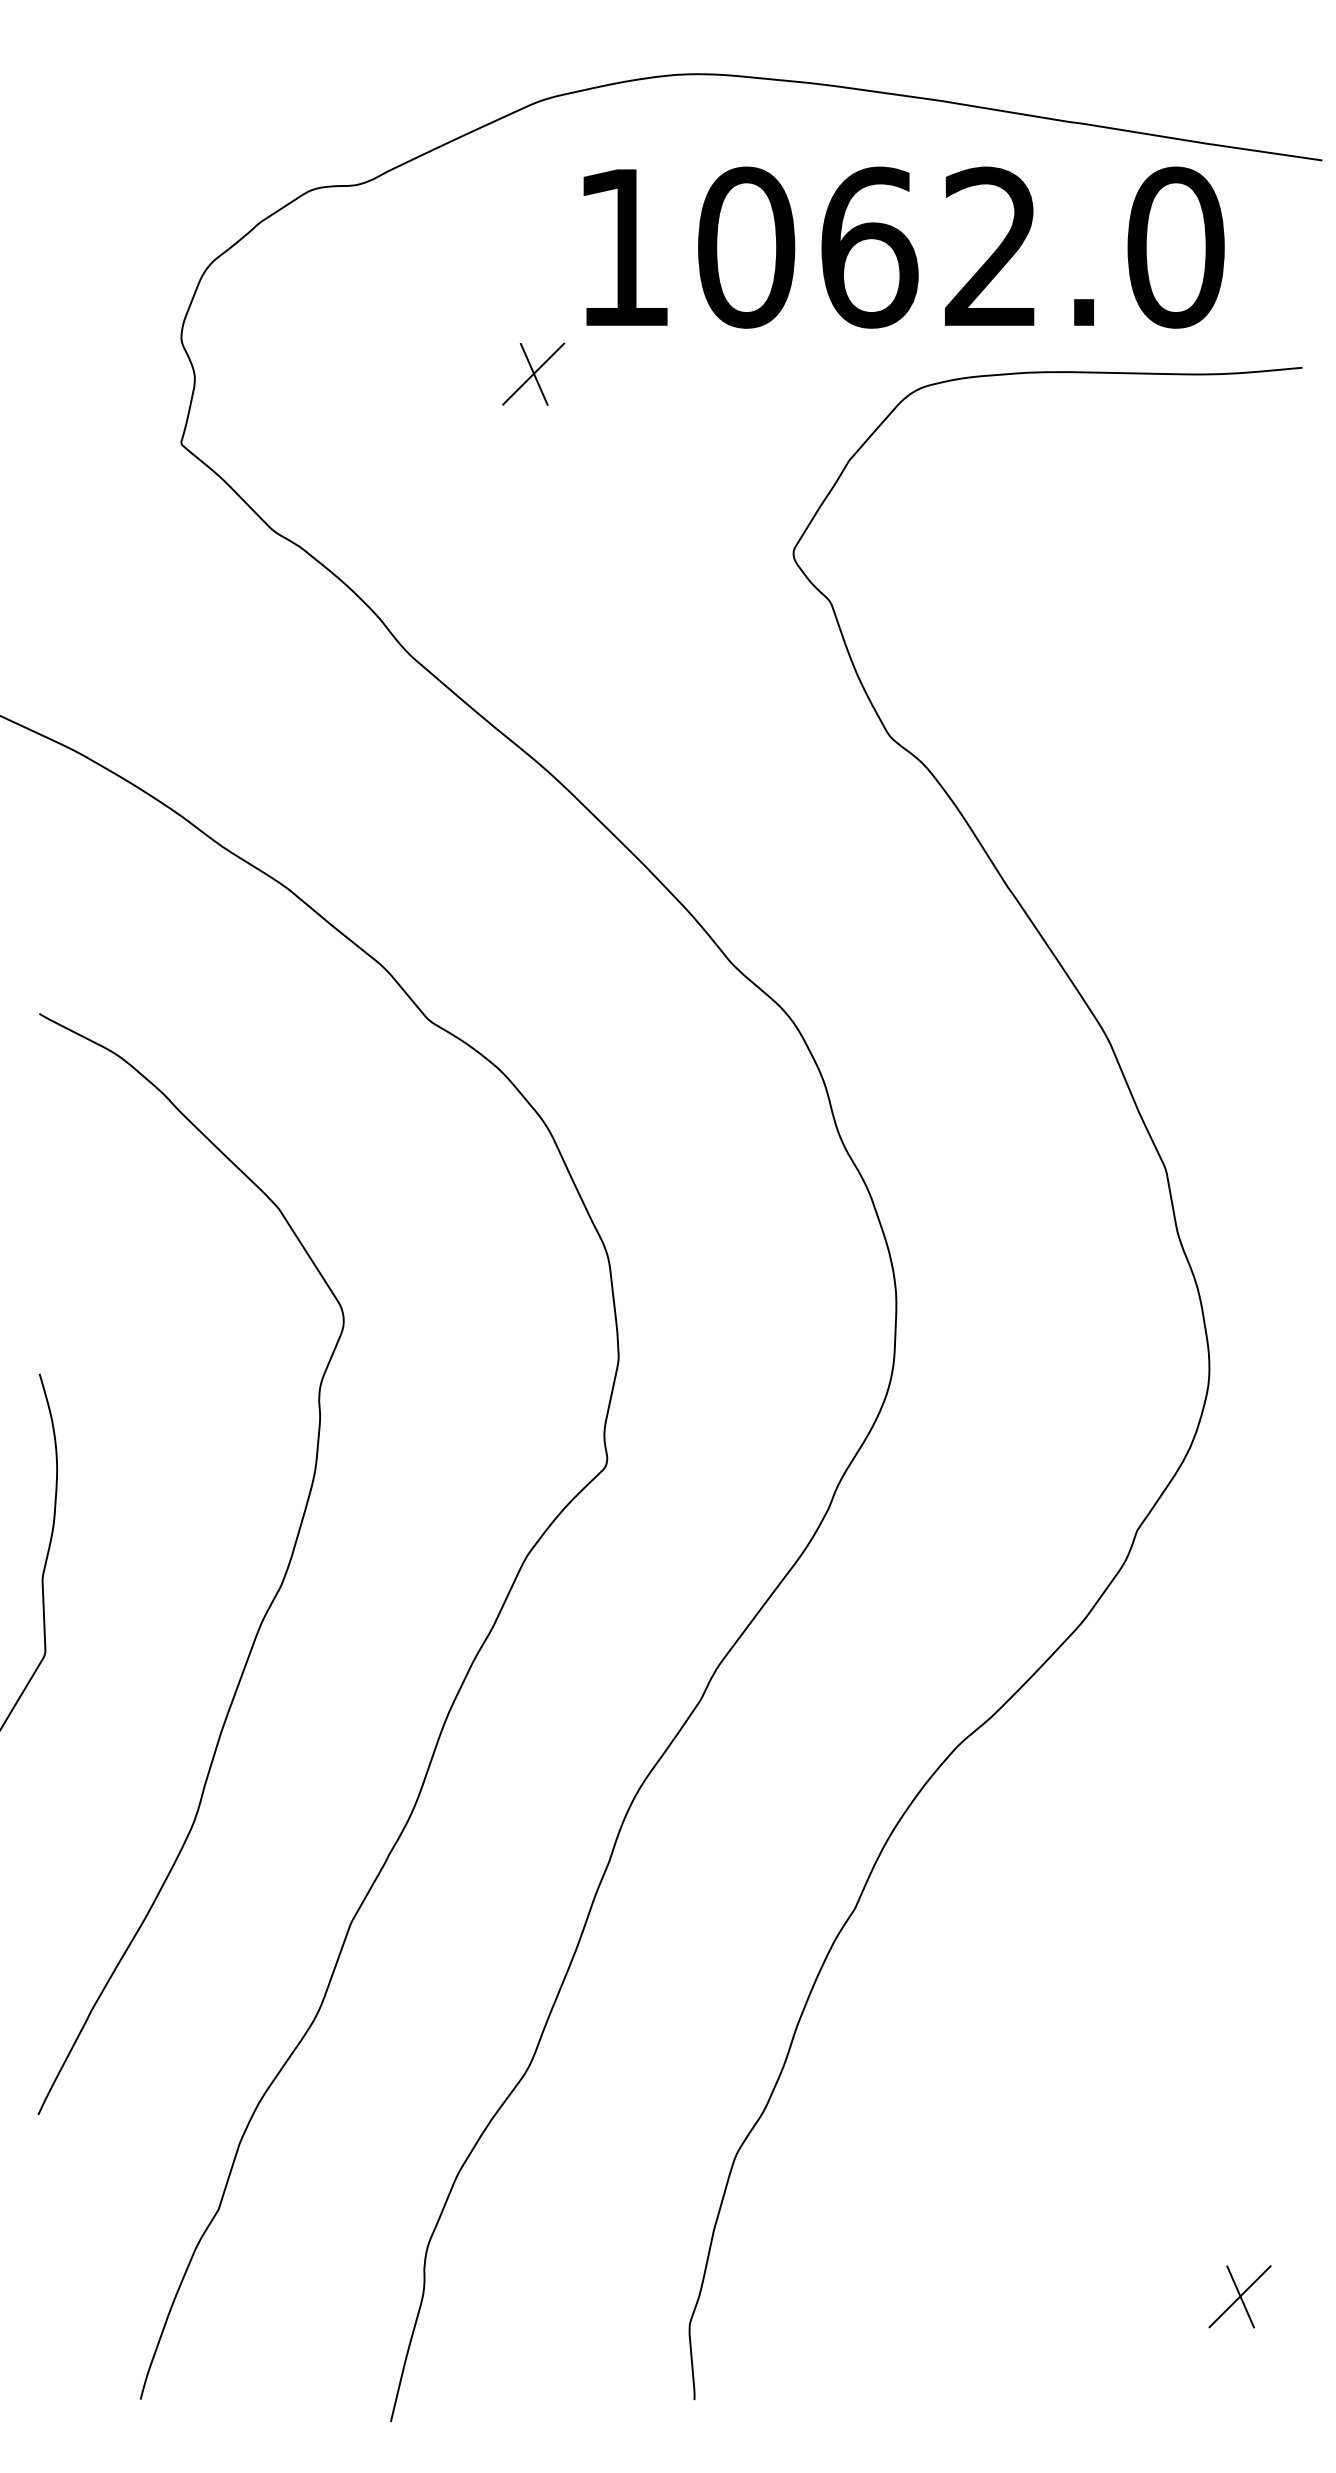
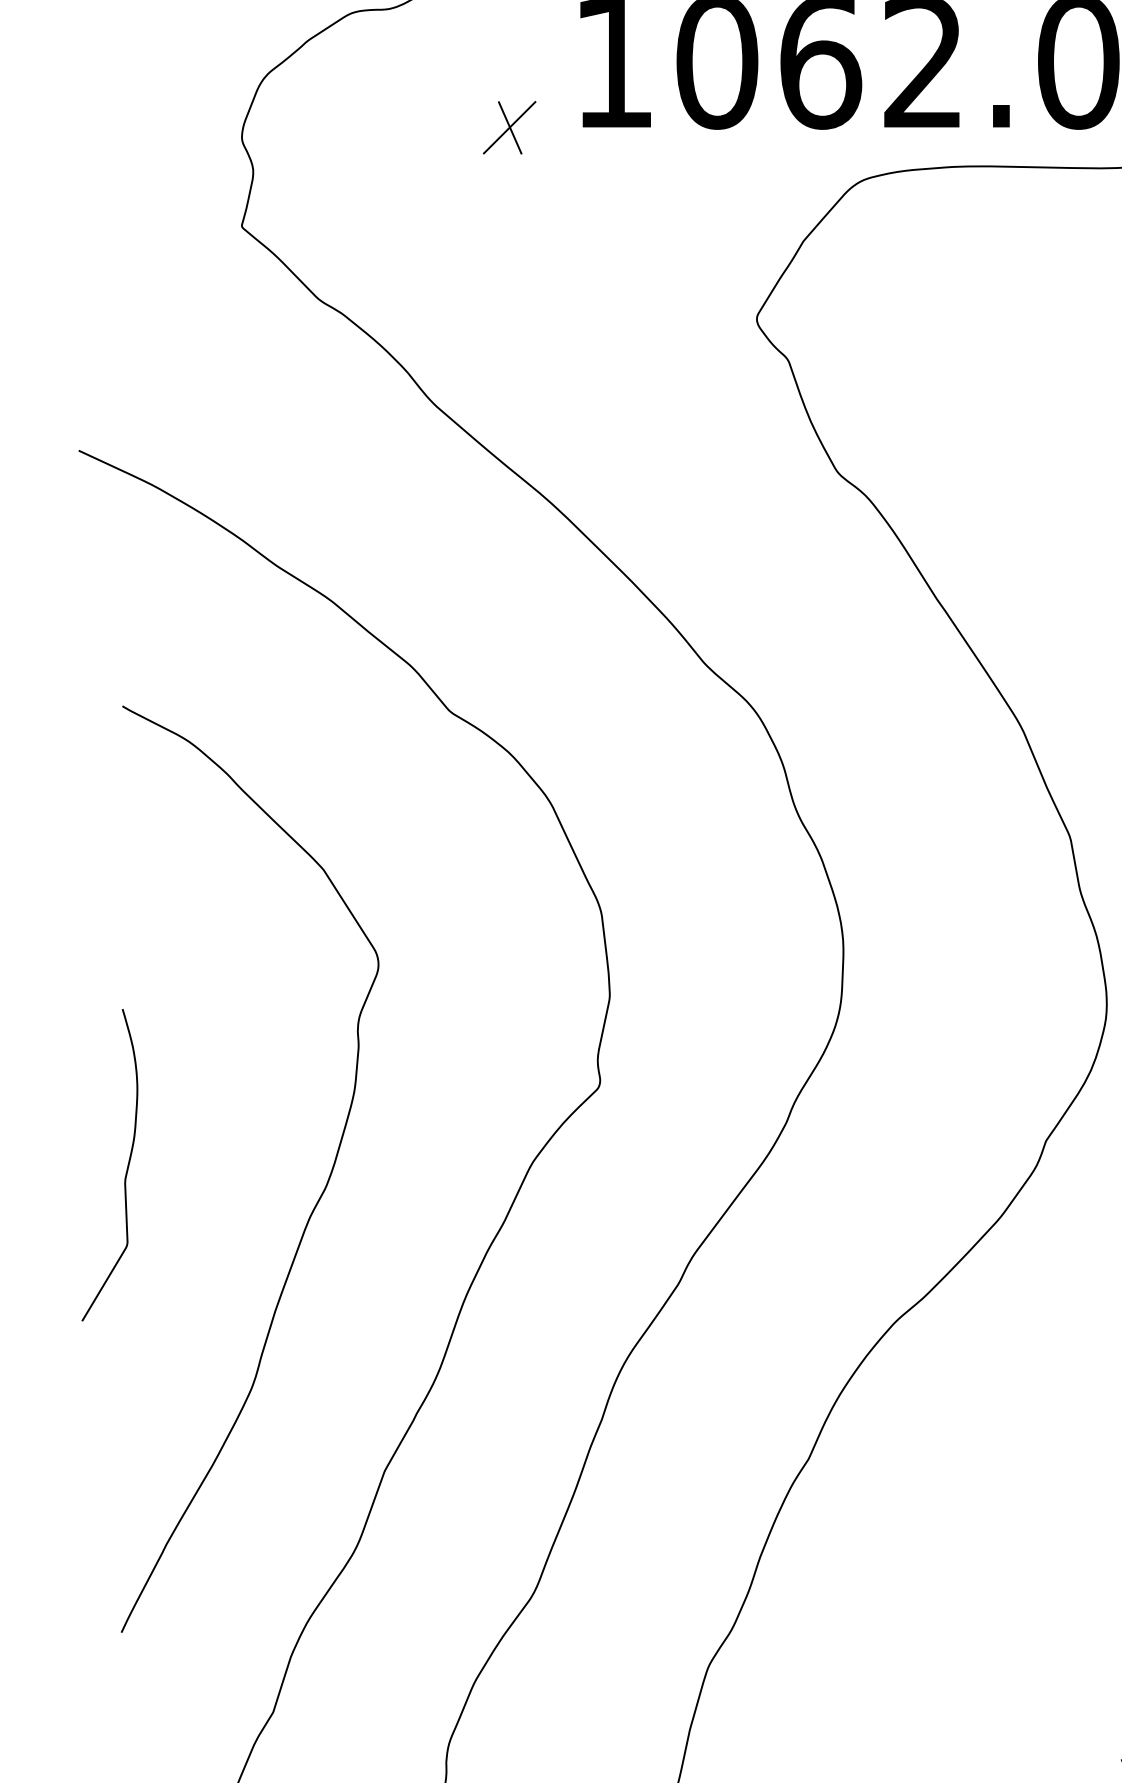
part: (533, 373) -> (509, 127), moved

